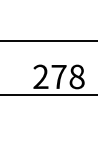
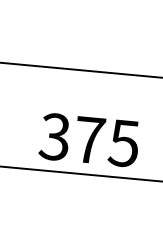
text: (58, 76) -> (88, 139), 278 -> 375

